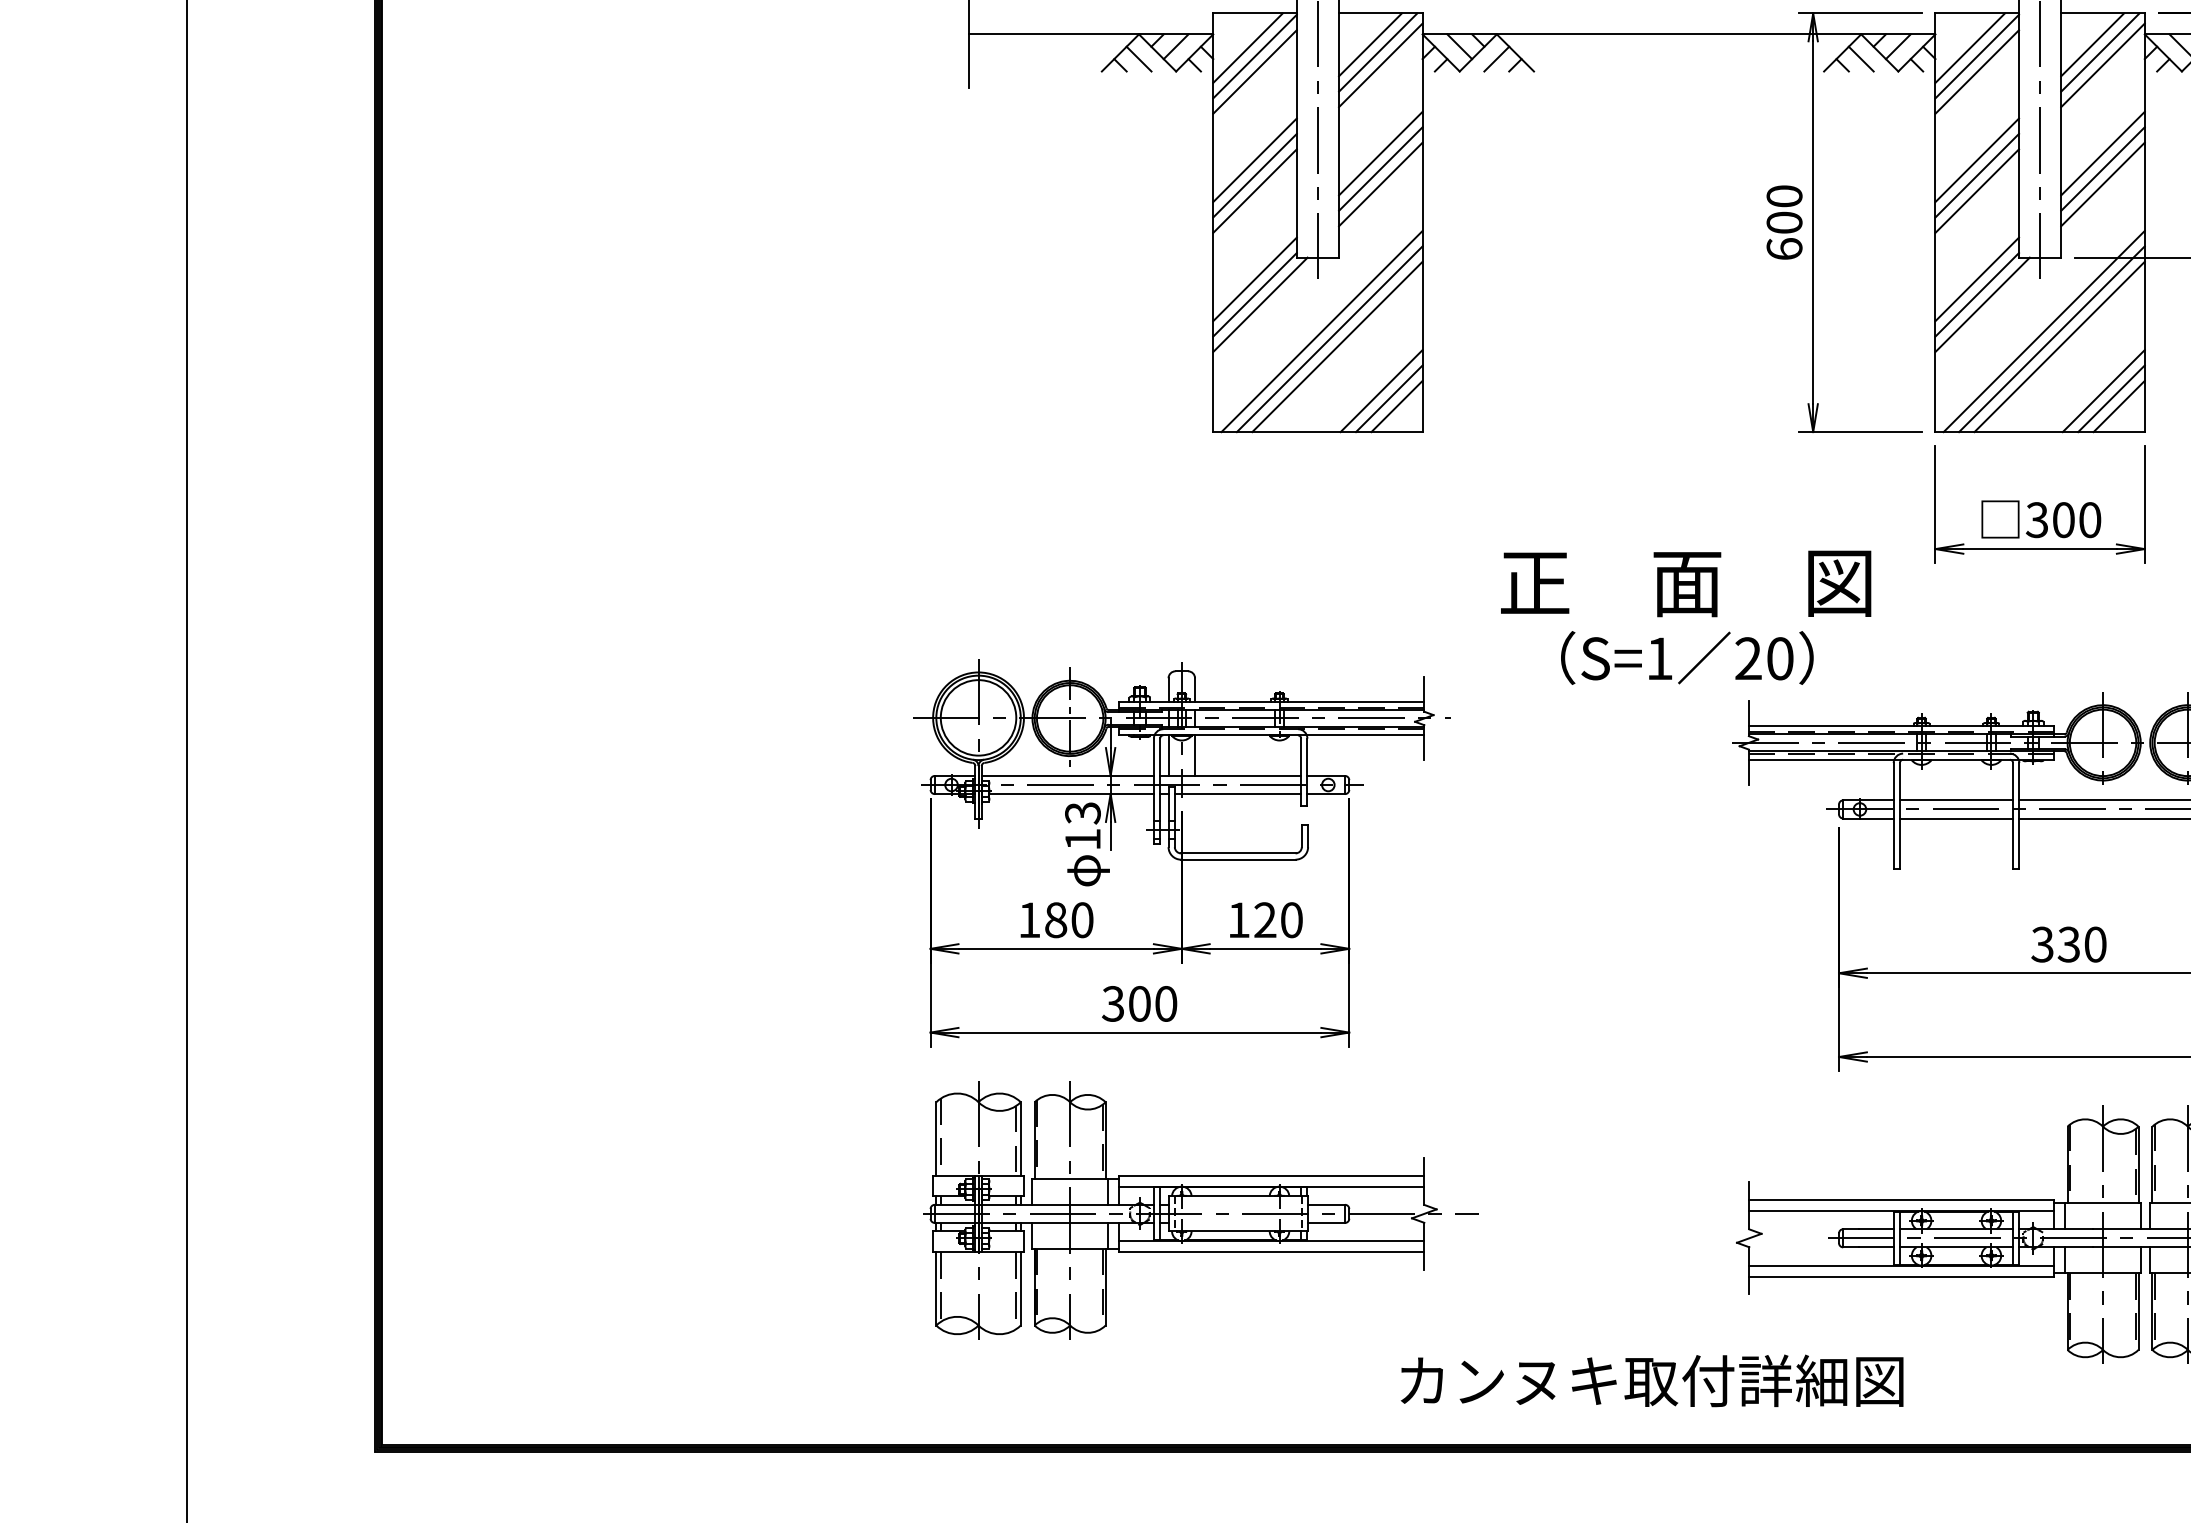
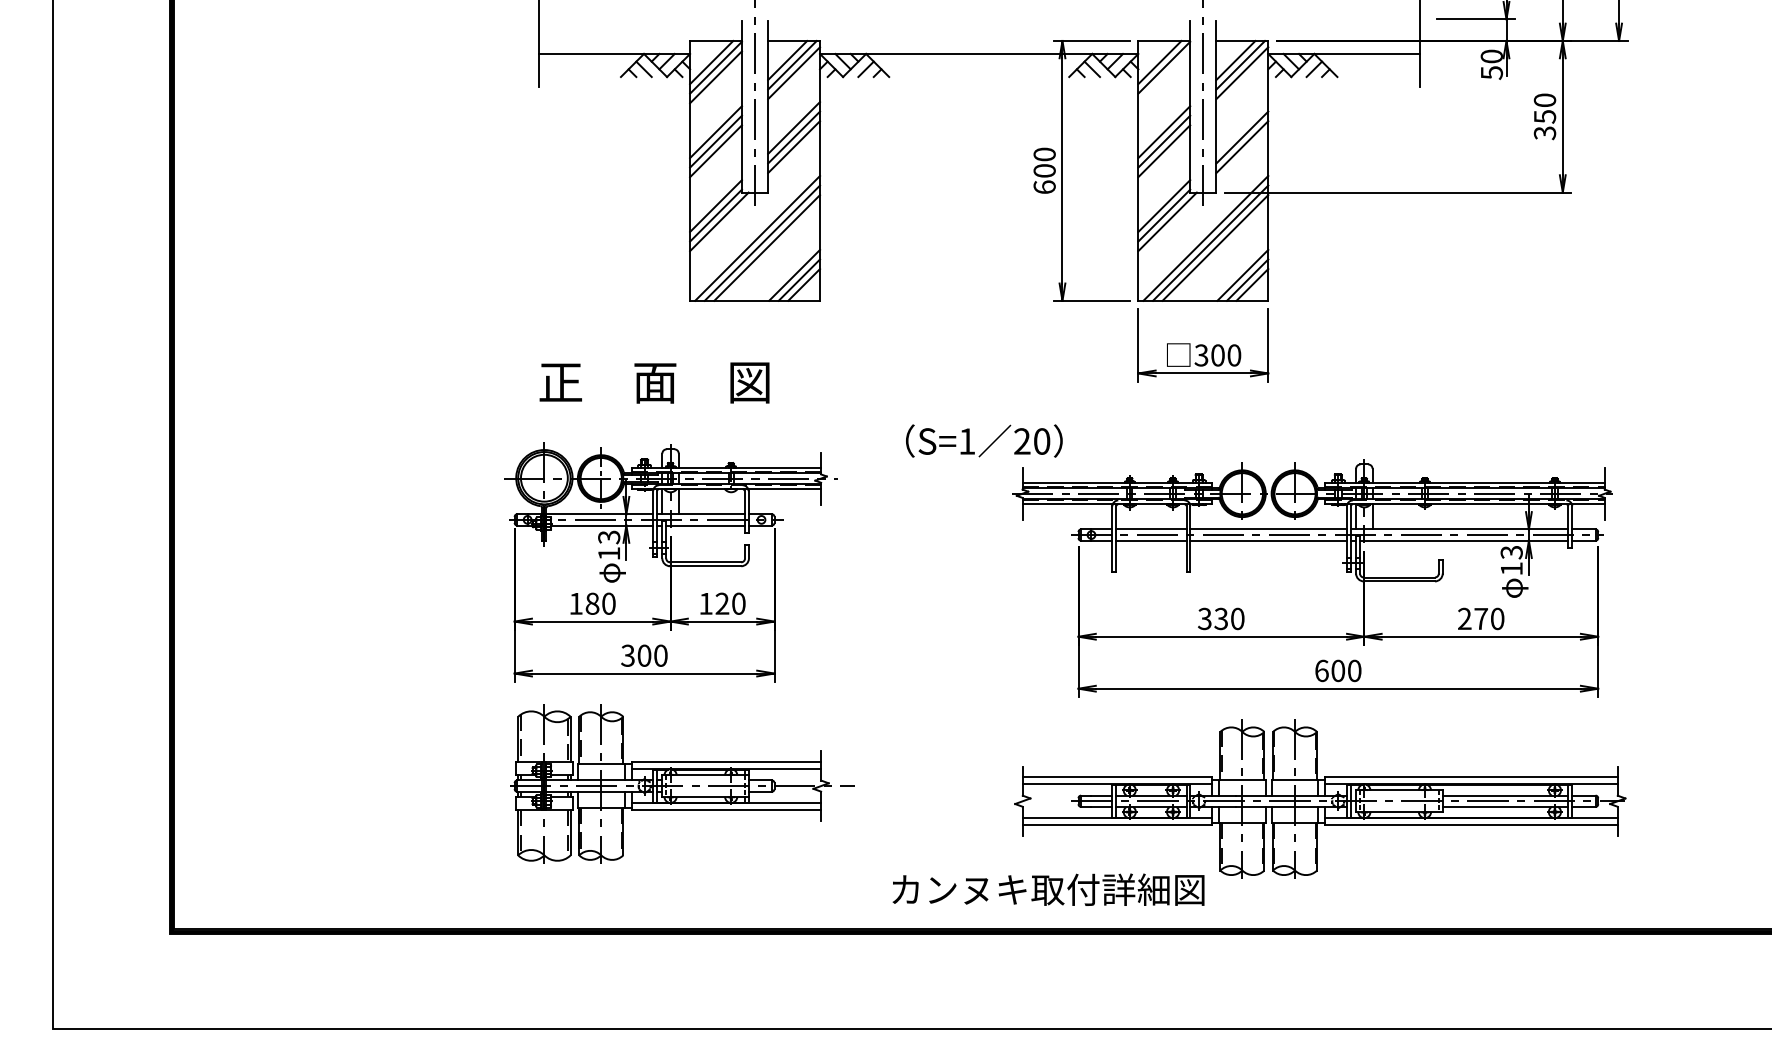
line: (1977, 72) -> (1164, 77), removed
line: (2103, 152) -> (1242, 127), removed
text: (1685, 582) -> (654, 382), moved
text: (1652, 1380) -> (1048, 889), moved

